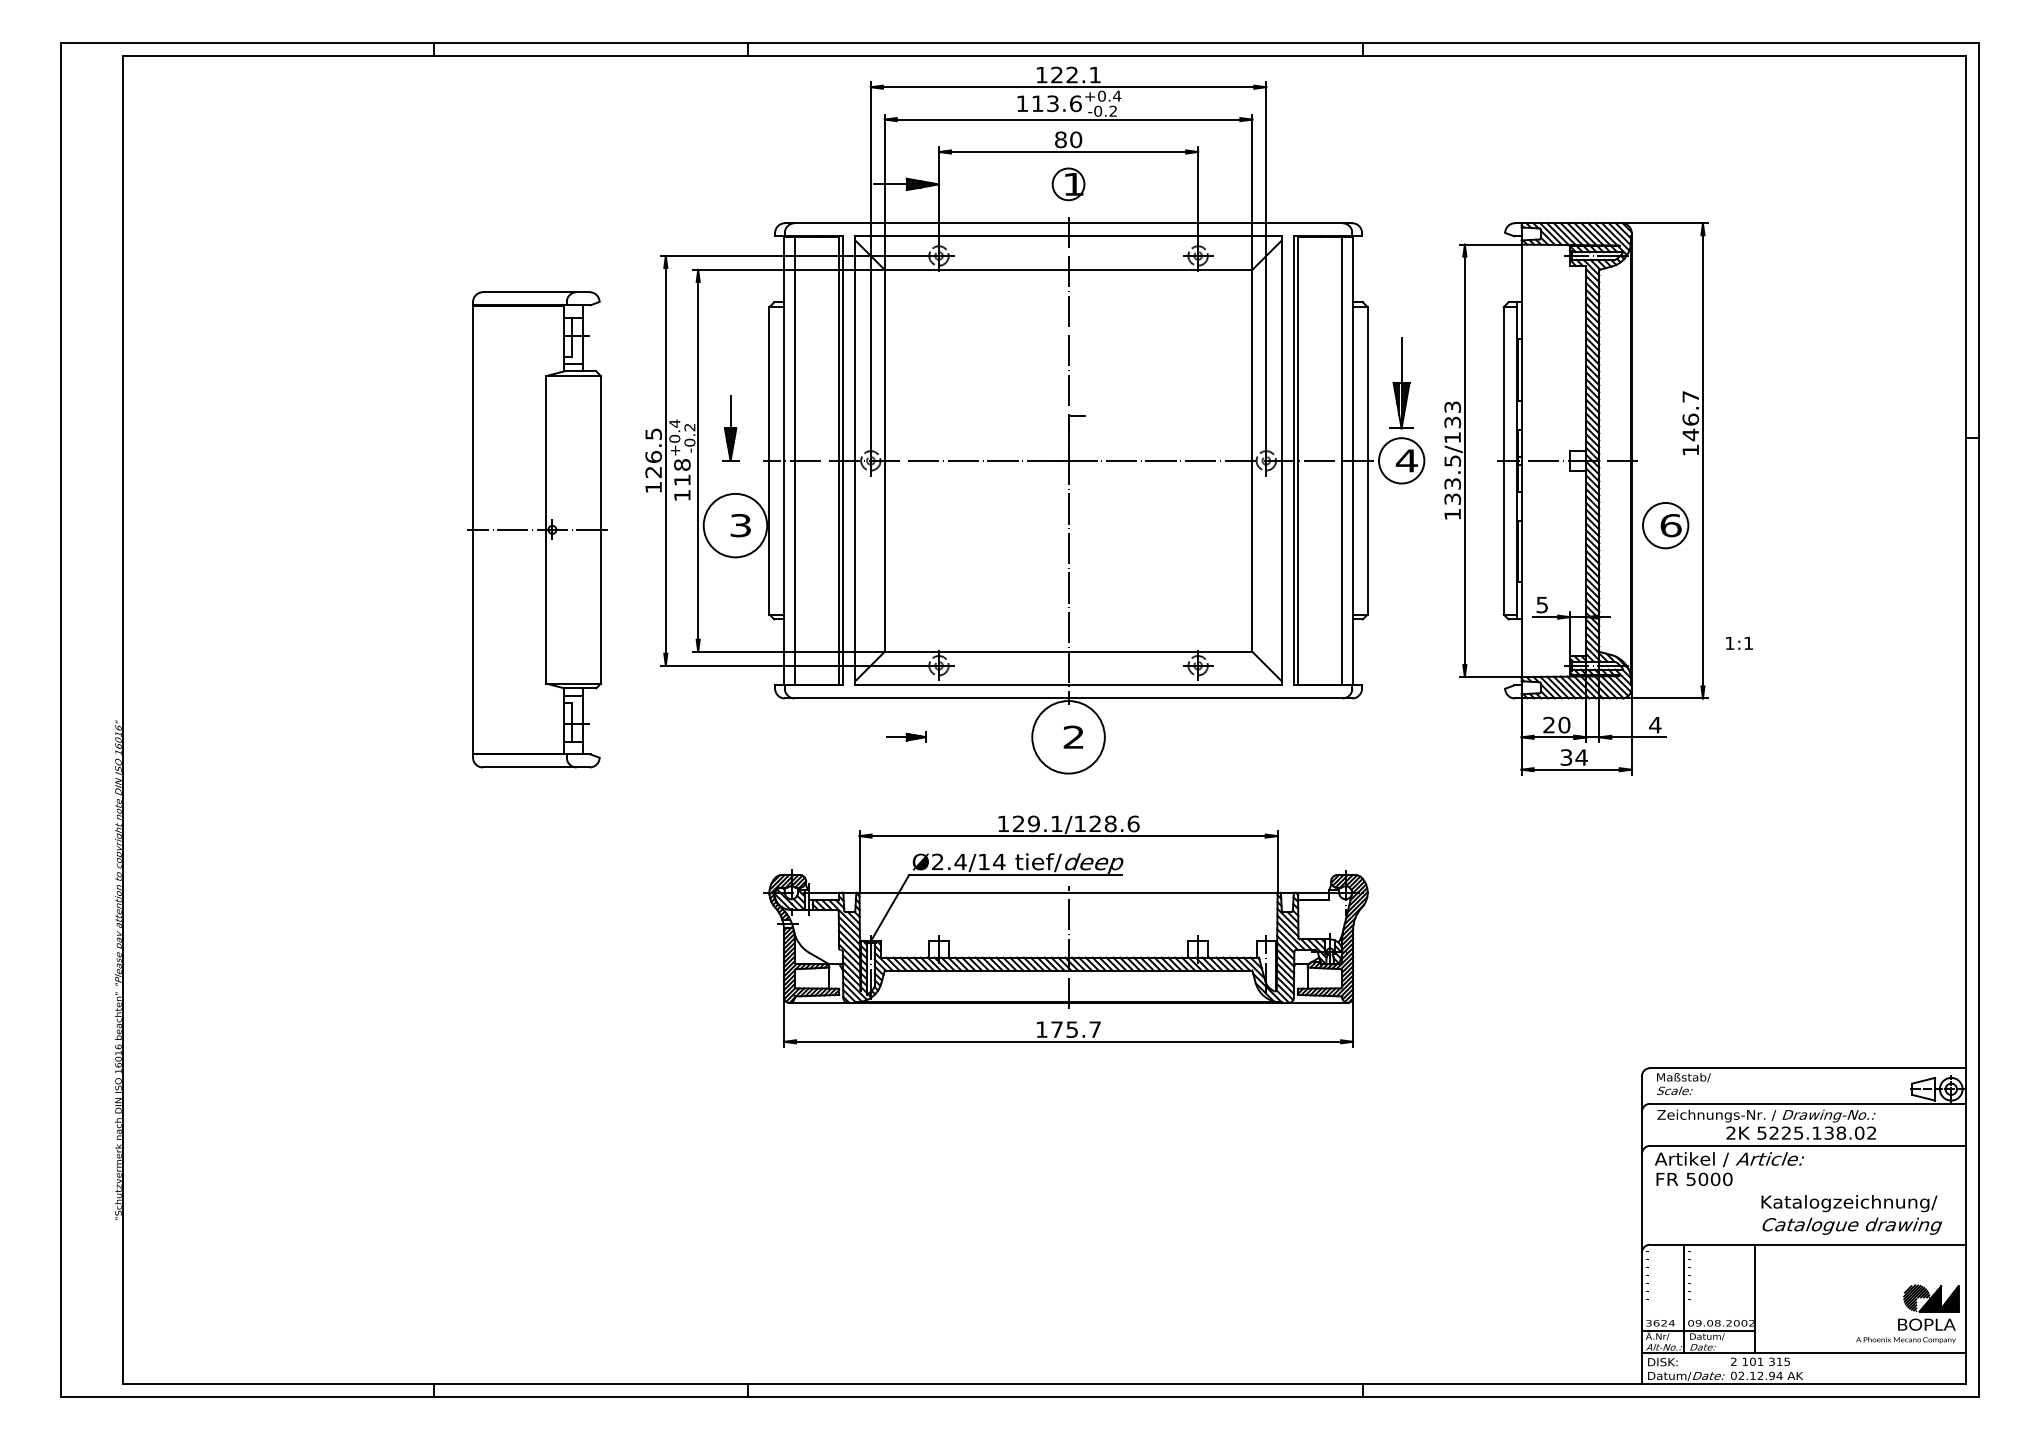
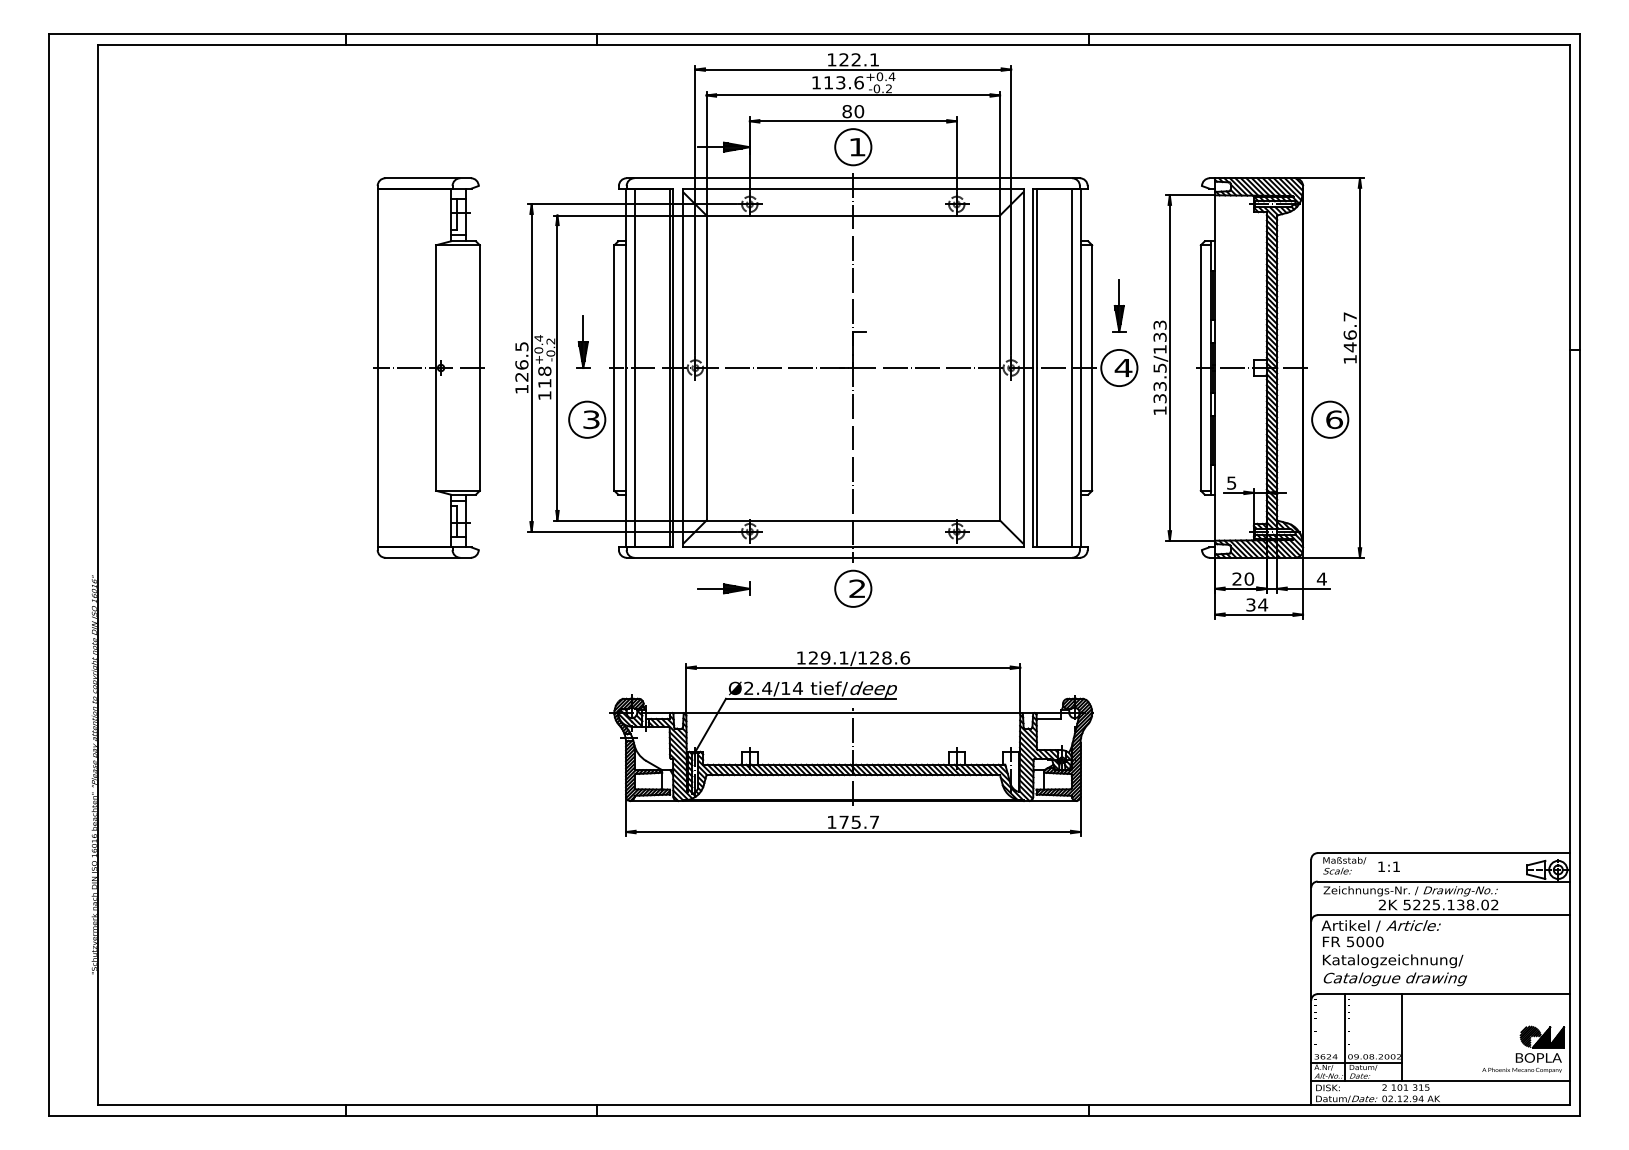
circle: (1068, 184) -> (853, 147), size x1.43
part: (1401, 383) -> (1119, 306), size x0.71
circle: (735, 525) -> (587, 419), size x0.71
part: (537, 529) -> (429, 367), moved
text: (1739, 643) -> (1389, 866), moved
part: (906, 736) -> (723, 588), size x1.67
circle: (1068, 736) -> (853, 588), size x0.62
text: (1851, 1214) -> (1394, 969), moved

